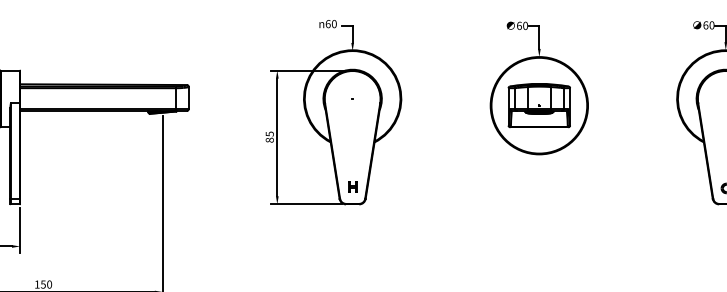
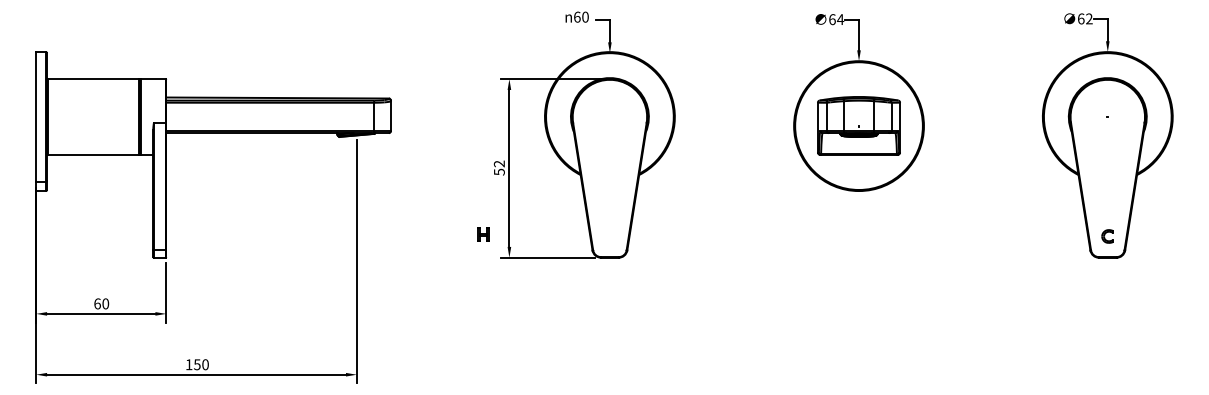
text: (525, 25) -> (840, 19), 60 -> 64
text: (712, 25) -> (1089, 18), 60 -> 62
text: (269, 136) -> (498, 167), 85 -> 52
part: (353, 186) -> (483, 234), moved

